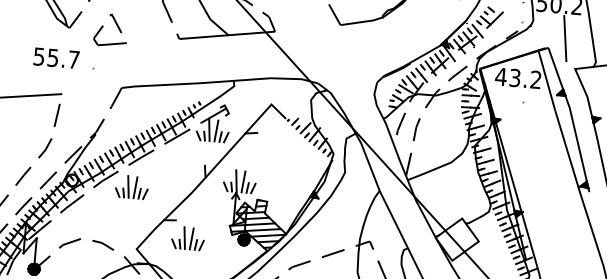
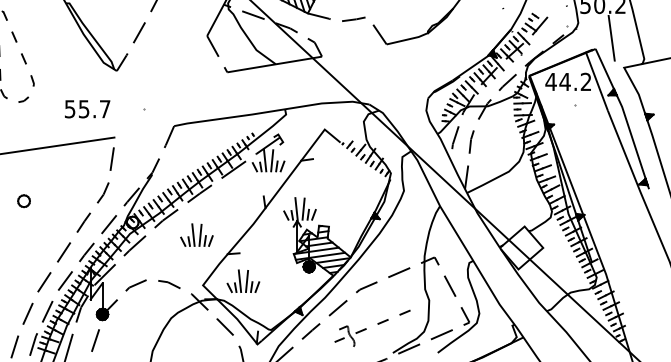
part: (117, 27) -> (164, 66), removed
text: (56, 58) -> (87, 109), moved
text: (514, 77) -> (564, 81), 43.2 -> 44.2
part: (131, 186) -> (196, 234), moved
part: (188, 238) -> (243, 281), moved

